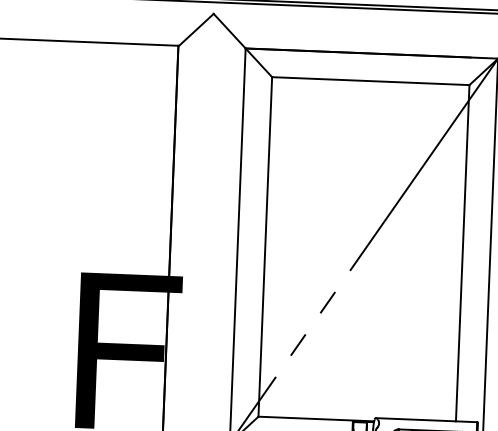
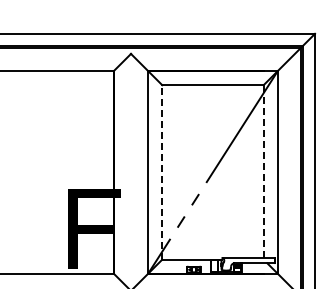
line: (265, 245) -> (162, 171), solid -> dashed
line: (462, 253) -> (263, 171), solid -> dashed

